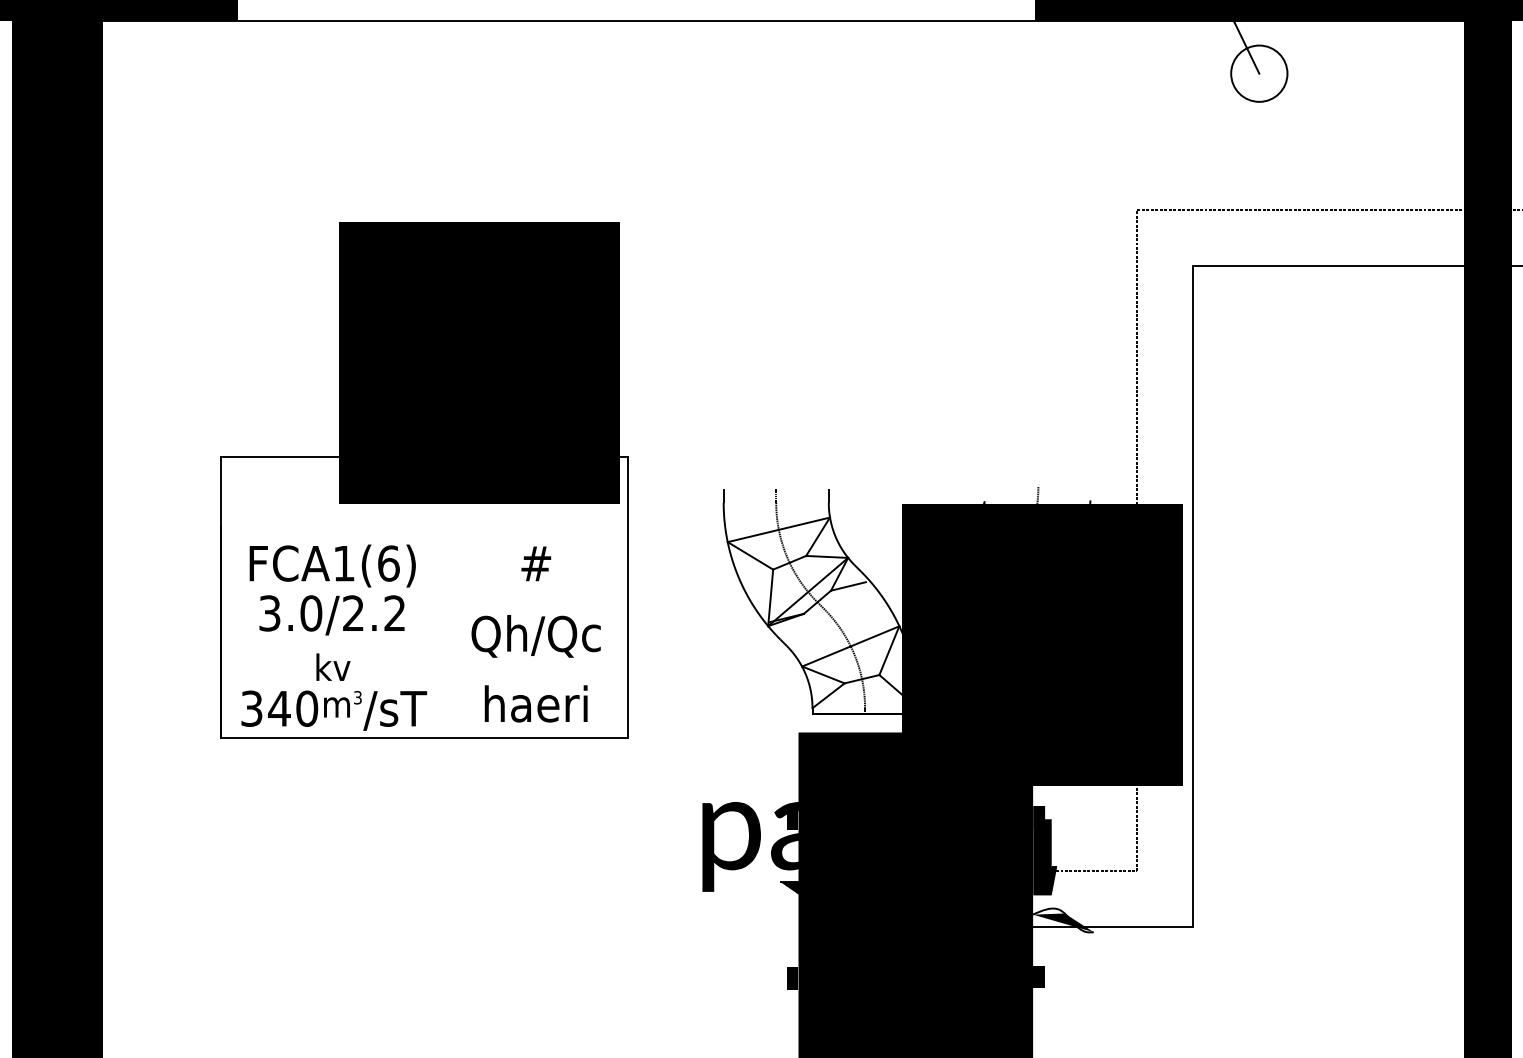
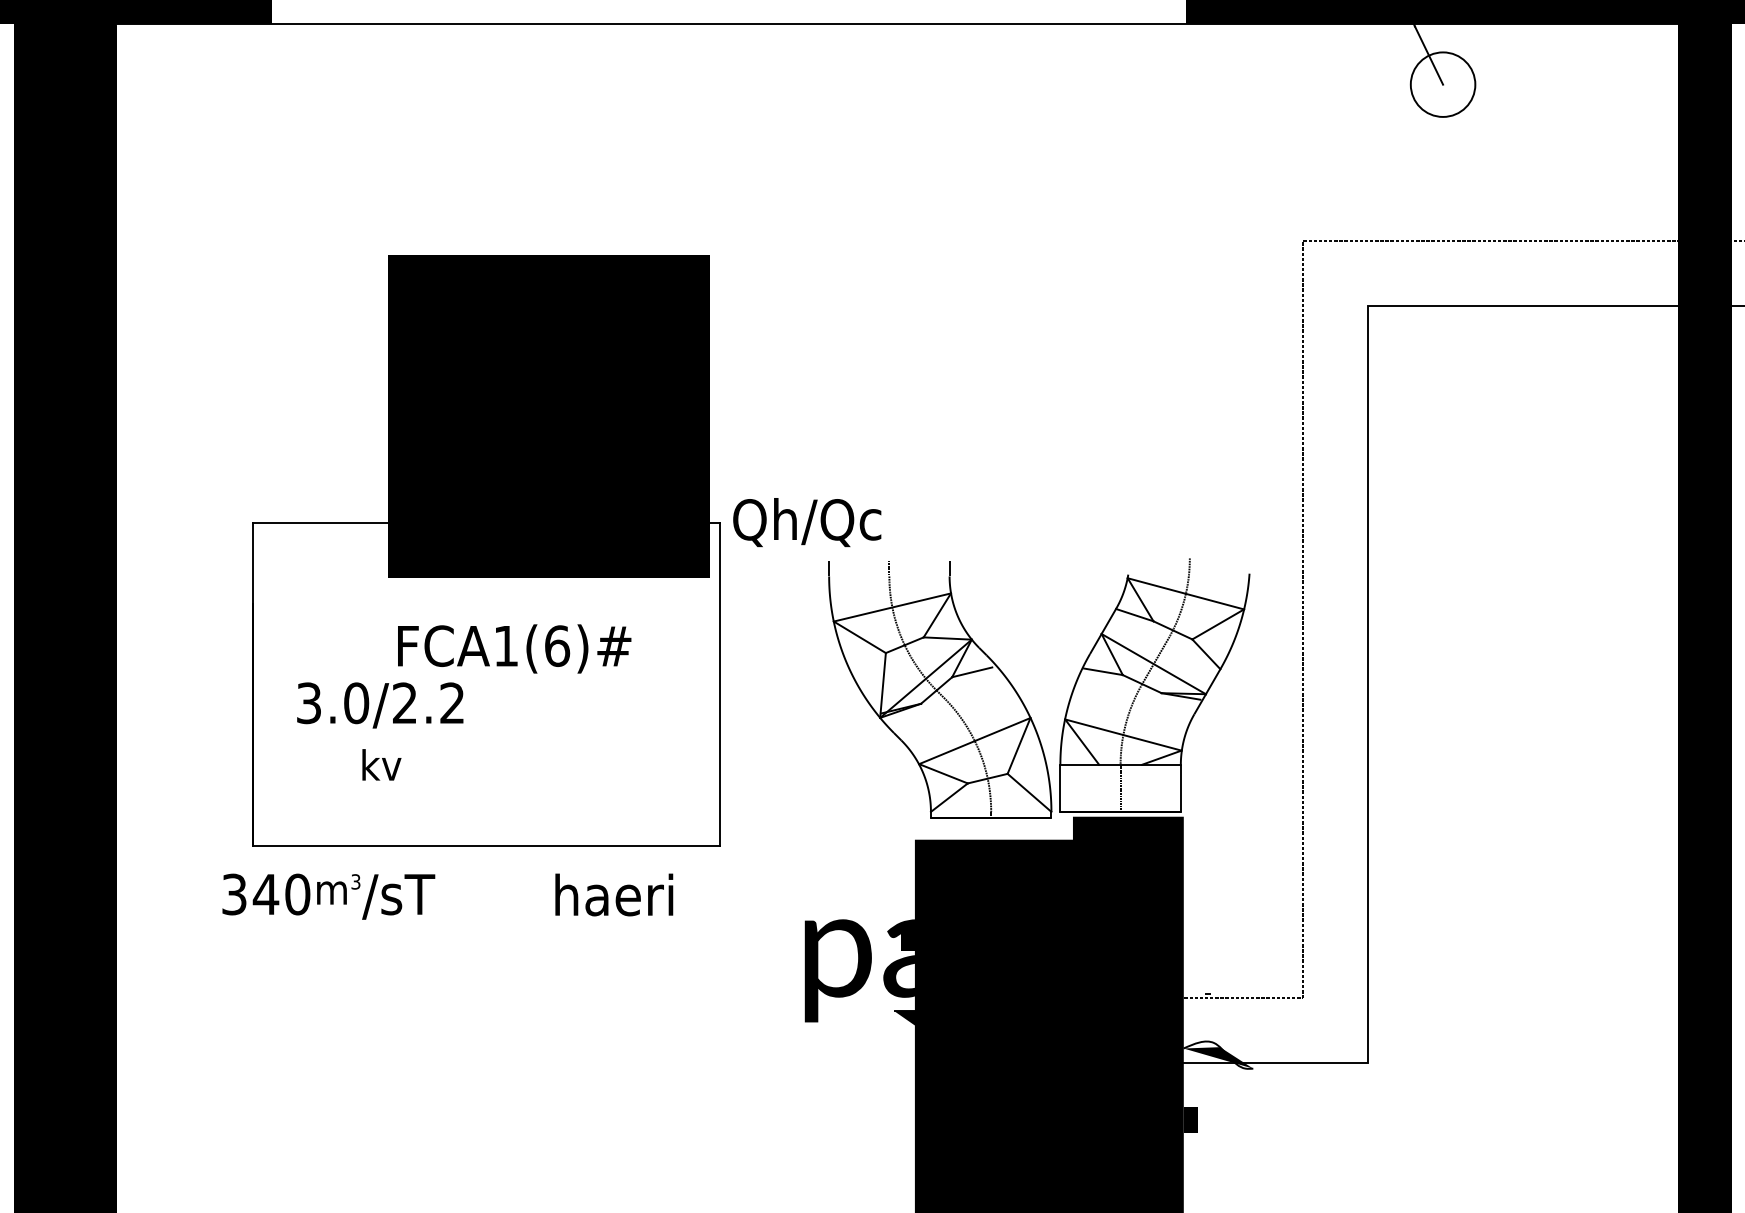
text: (333, 565) -> (493, 648), moved
text: (536, 636) -> (807, 522), moved
fill: (1042, 644) -> (1194, 738), removed
text: (536, 703) -> (614, 894), moved
text: (333, 710) -> (328, 896), moved
fill: (1045, 850) -> (1197, 974), removed
fill: (792, 978) -> (907, 1121), removed

